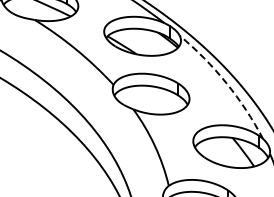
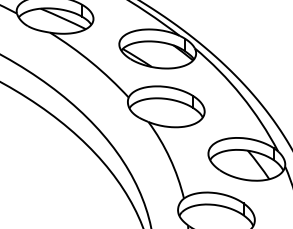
arc: (226, 82) -> (241, 95), dashed -> solid

